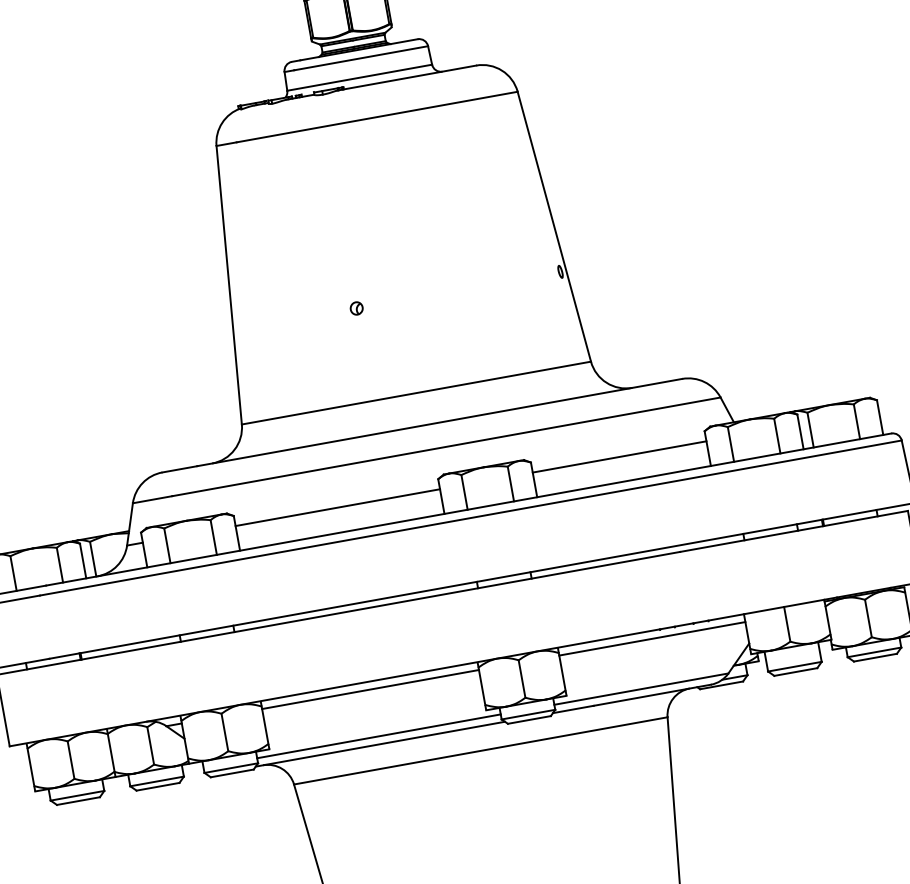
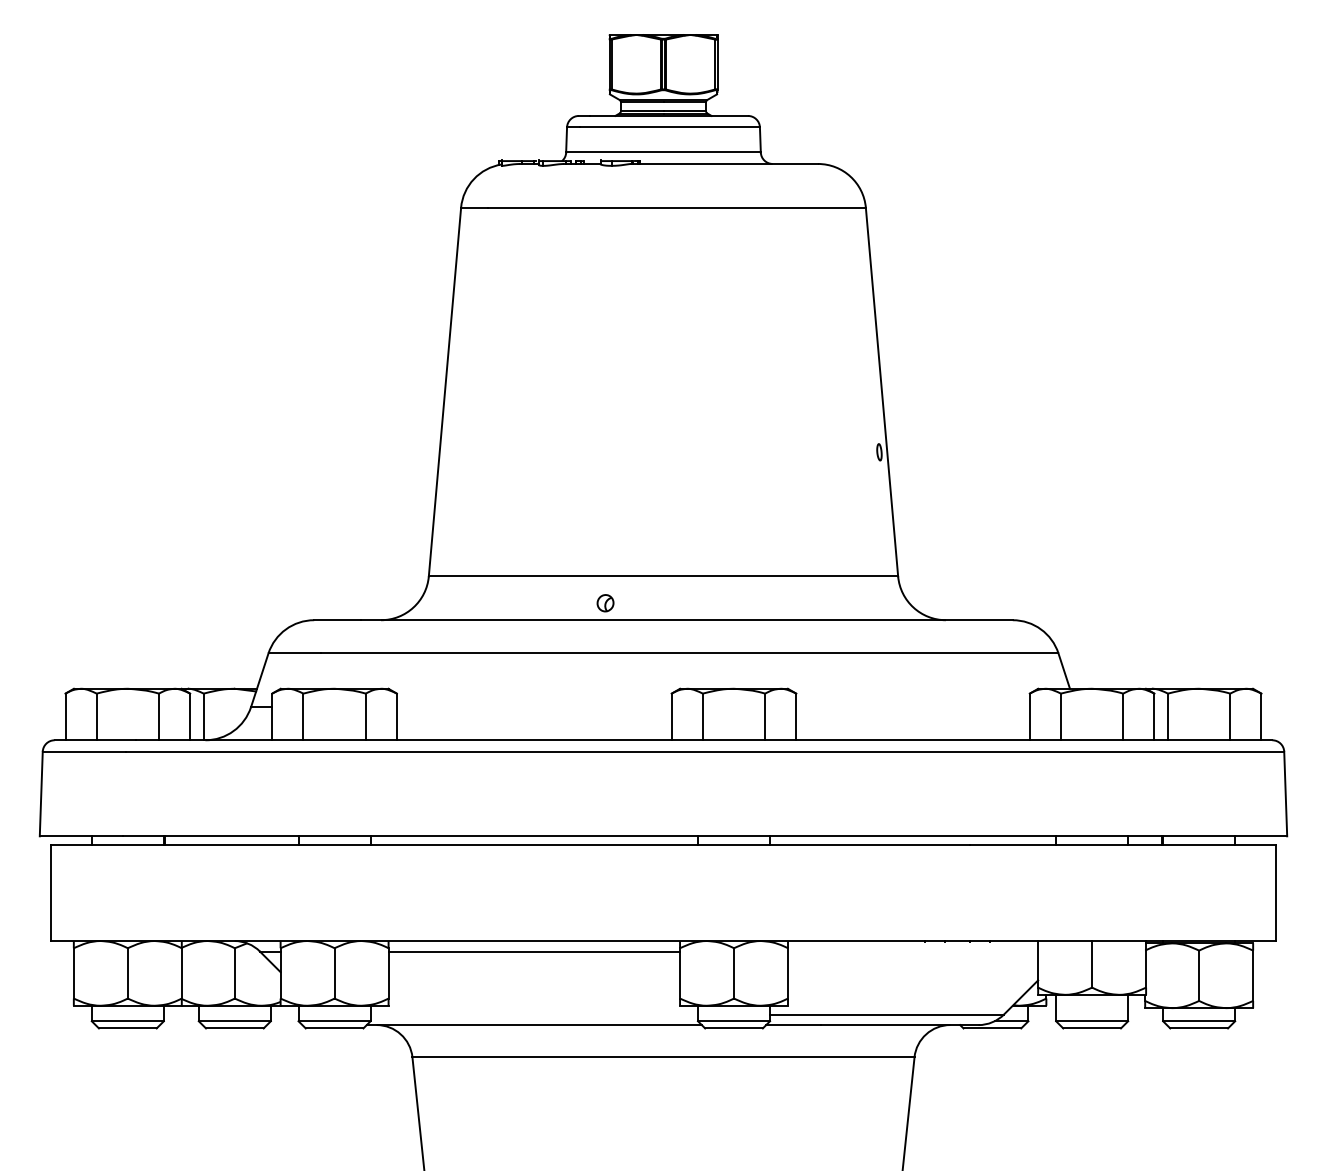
part: (356, 308) -> (605, 603), moved
line: (619, 457) -> (912, 707), removed
line: (337, 508) -> (533, 707), removed
line: (651, 638) -> (912, 951), removed
line: (379, 736) -> (534, 1014), removed

